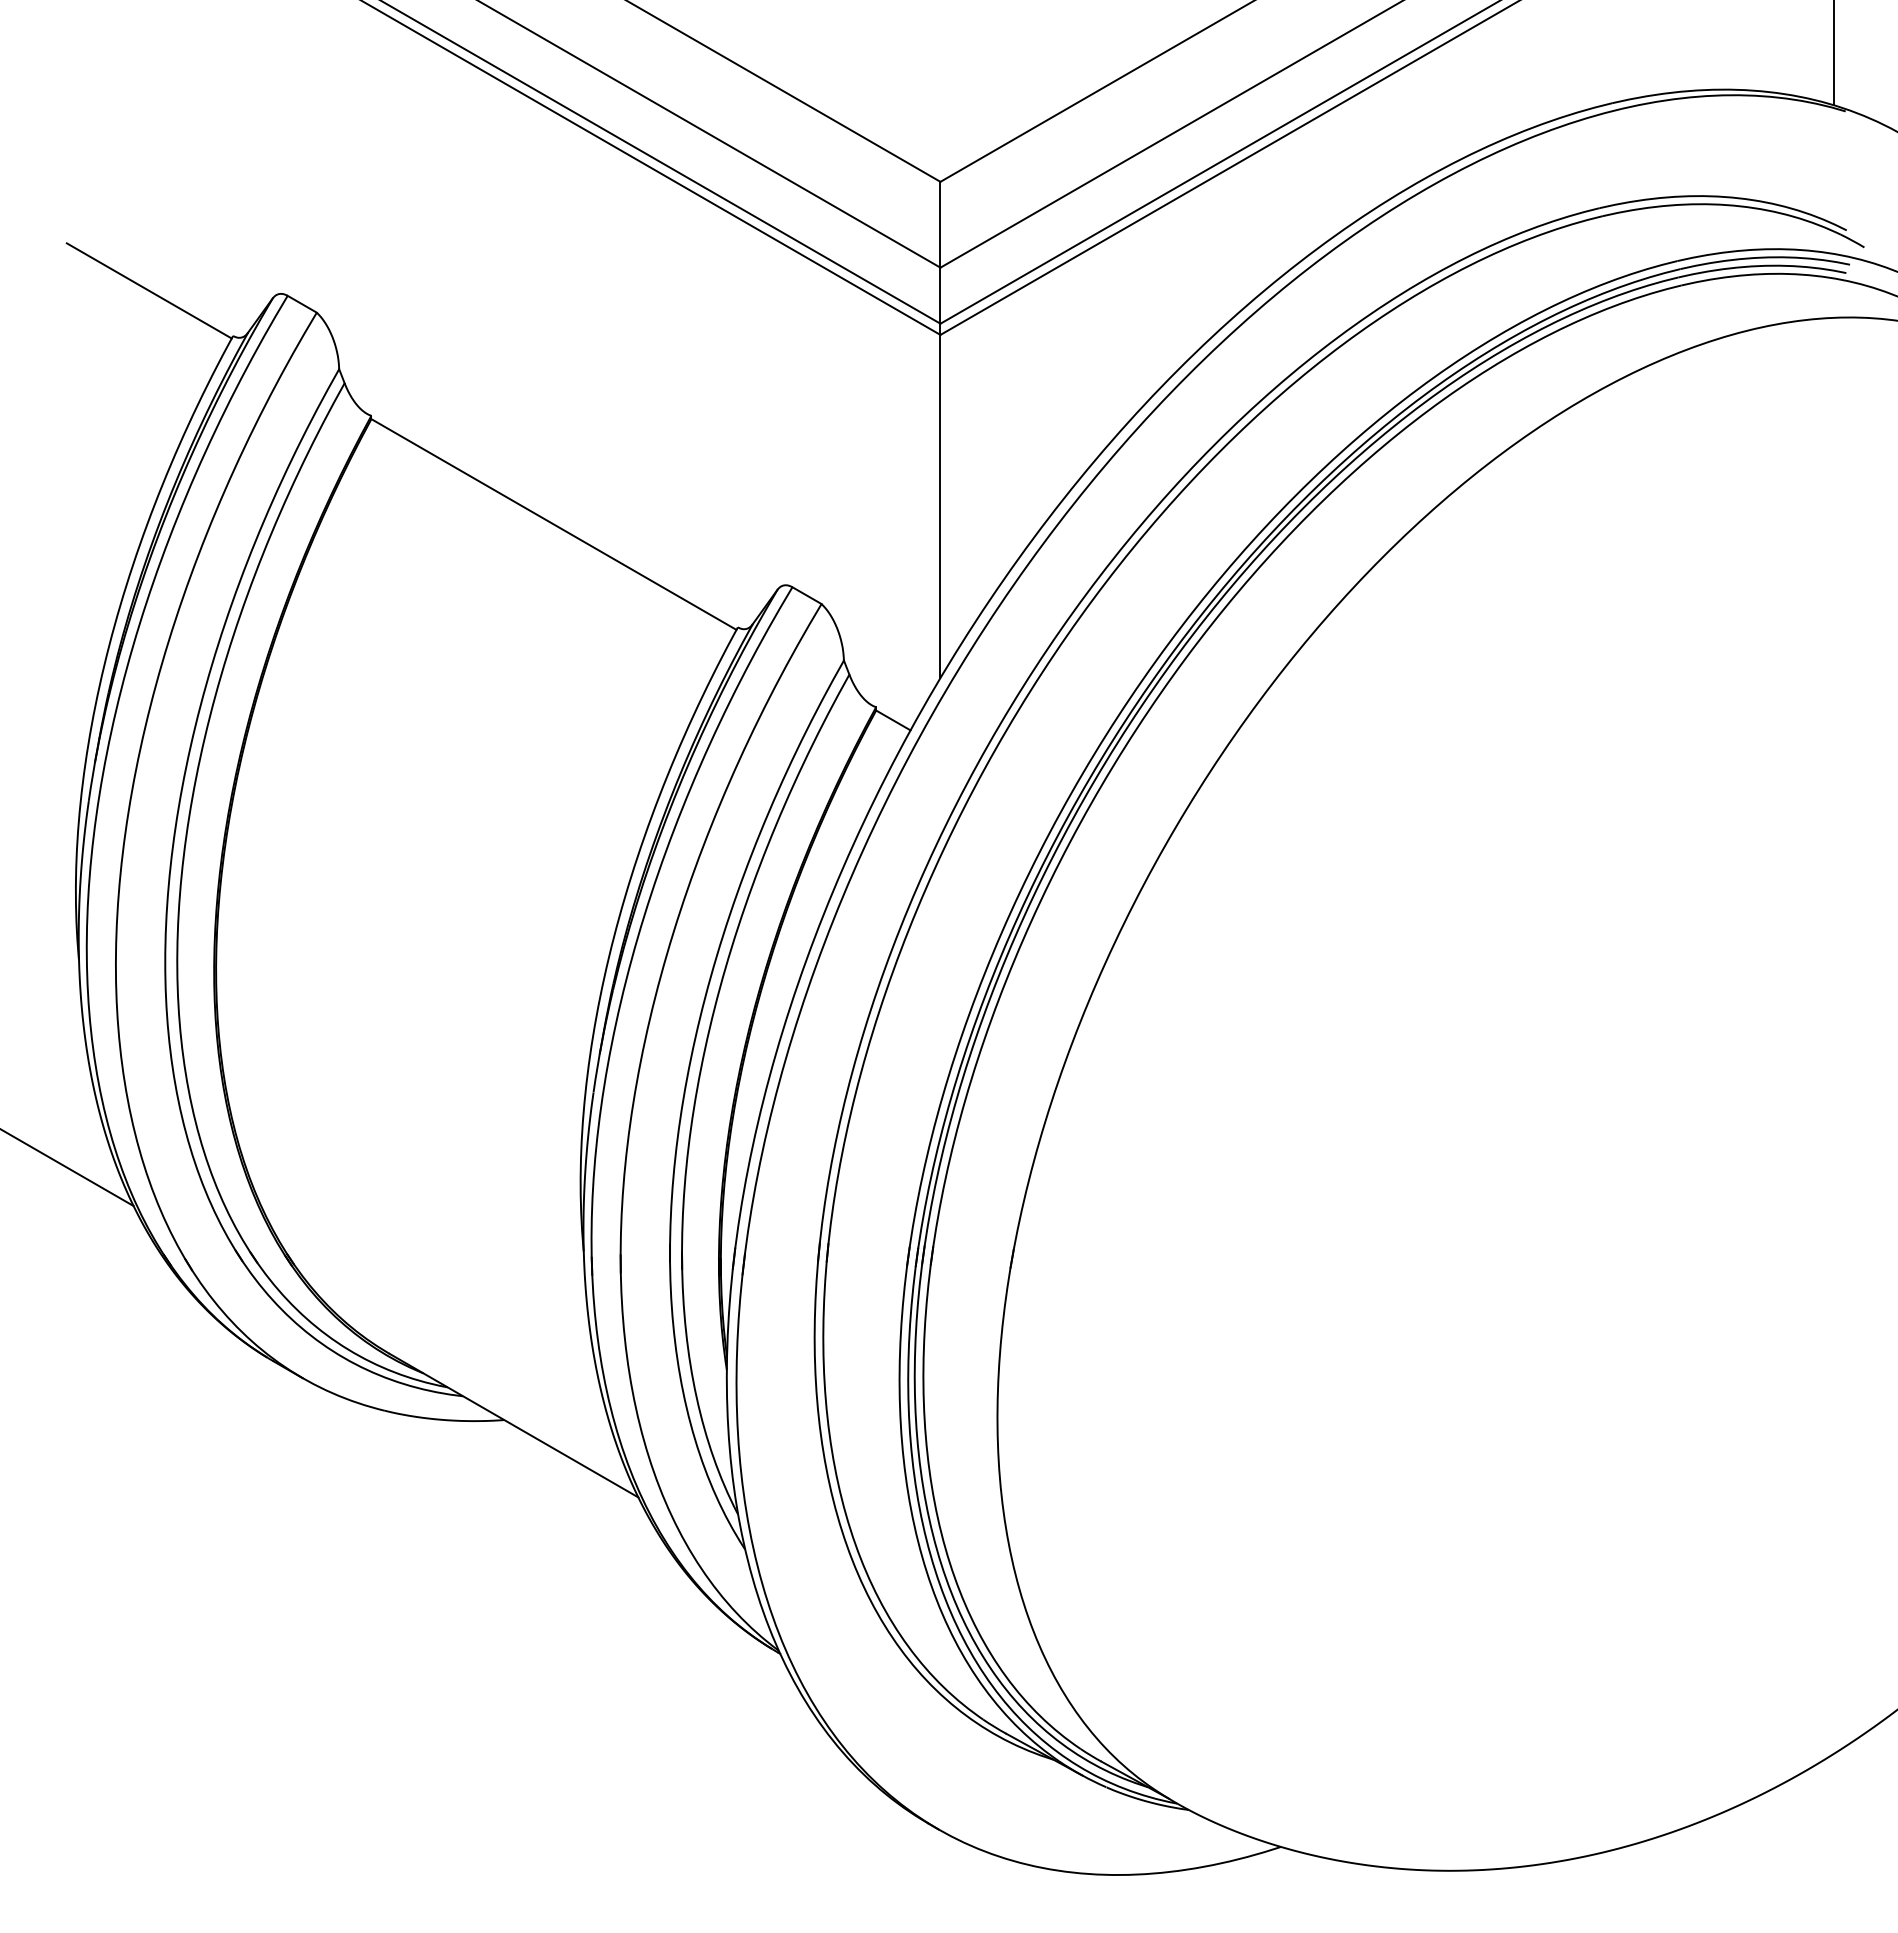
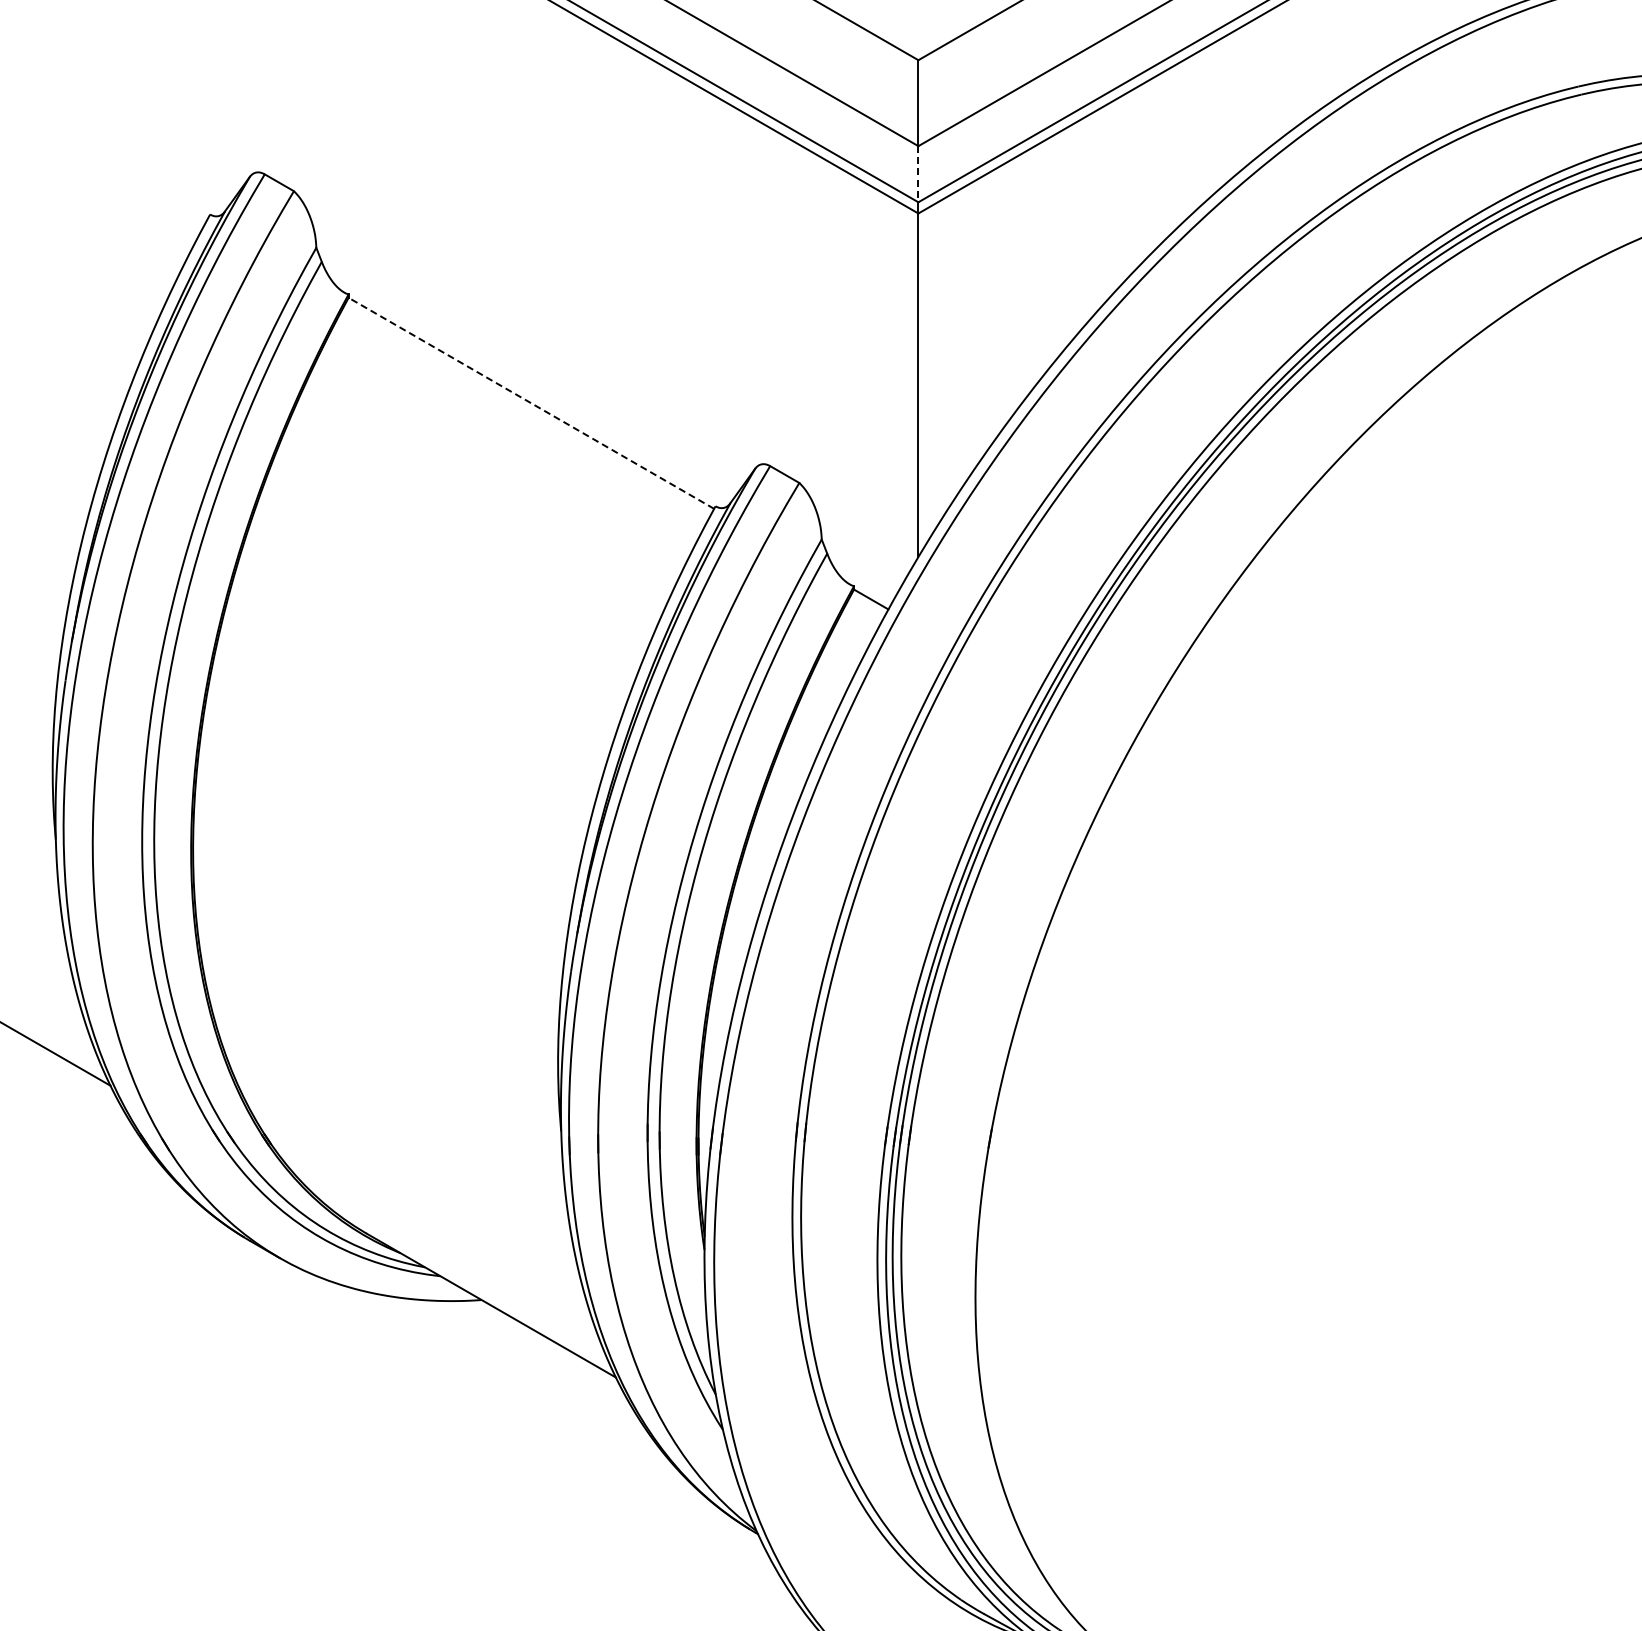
line: (148, 290) -> (125, 169), removed
line: (940, 296) -> (918, 175), solid -> dashed
line: (553, 524) -> (530, 403), solid -> dashed

